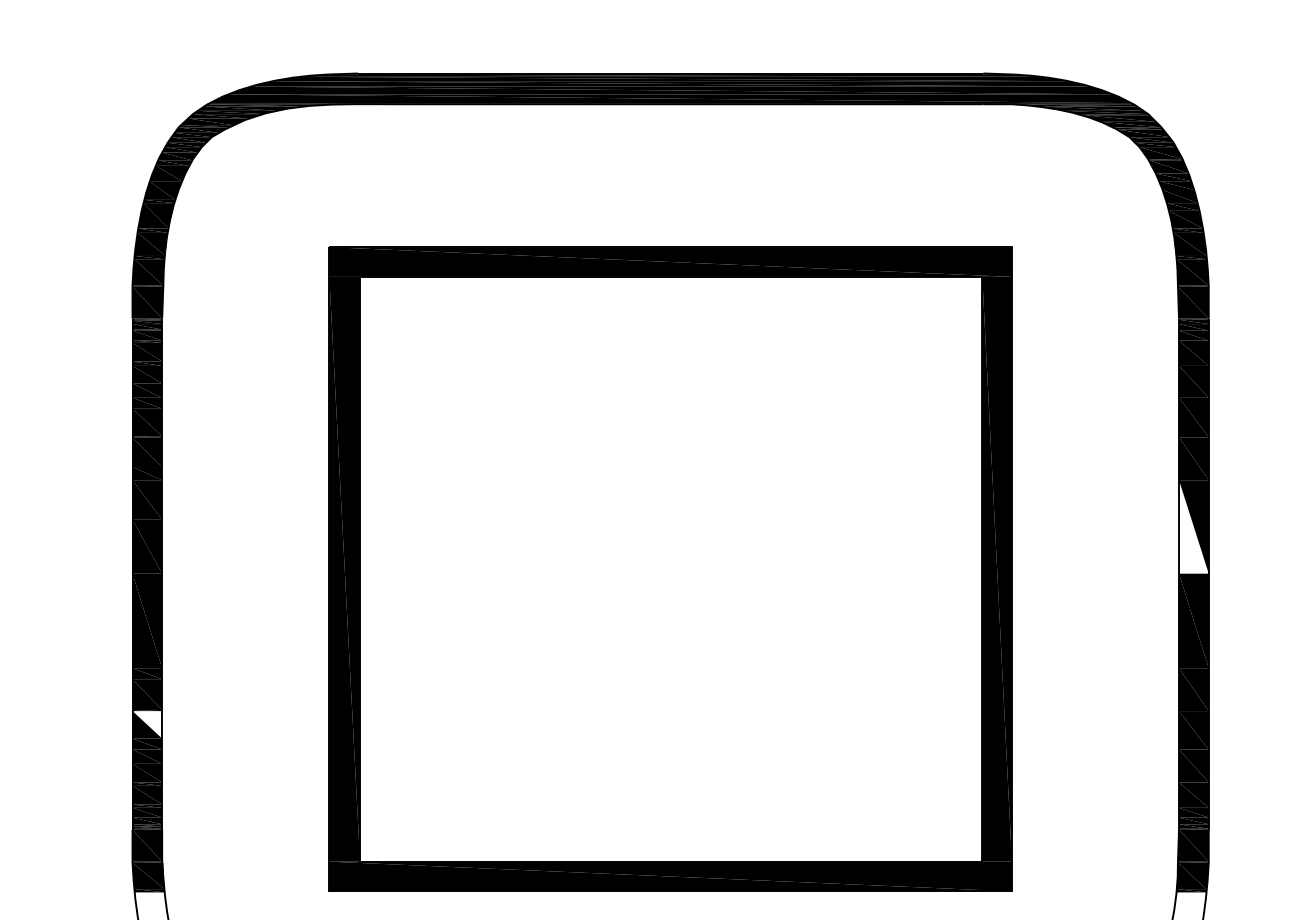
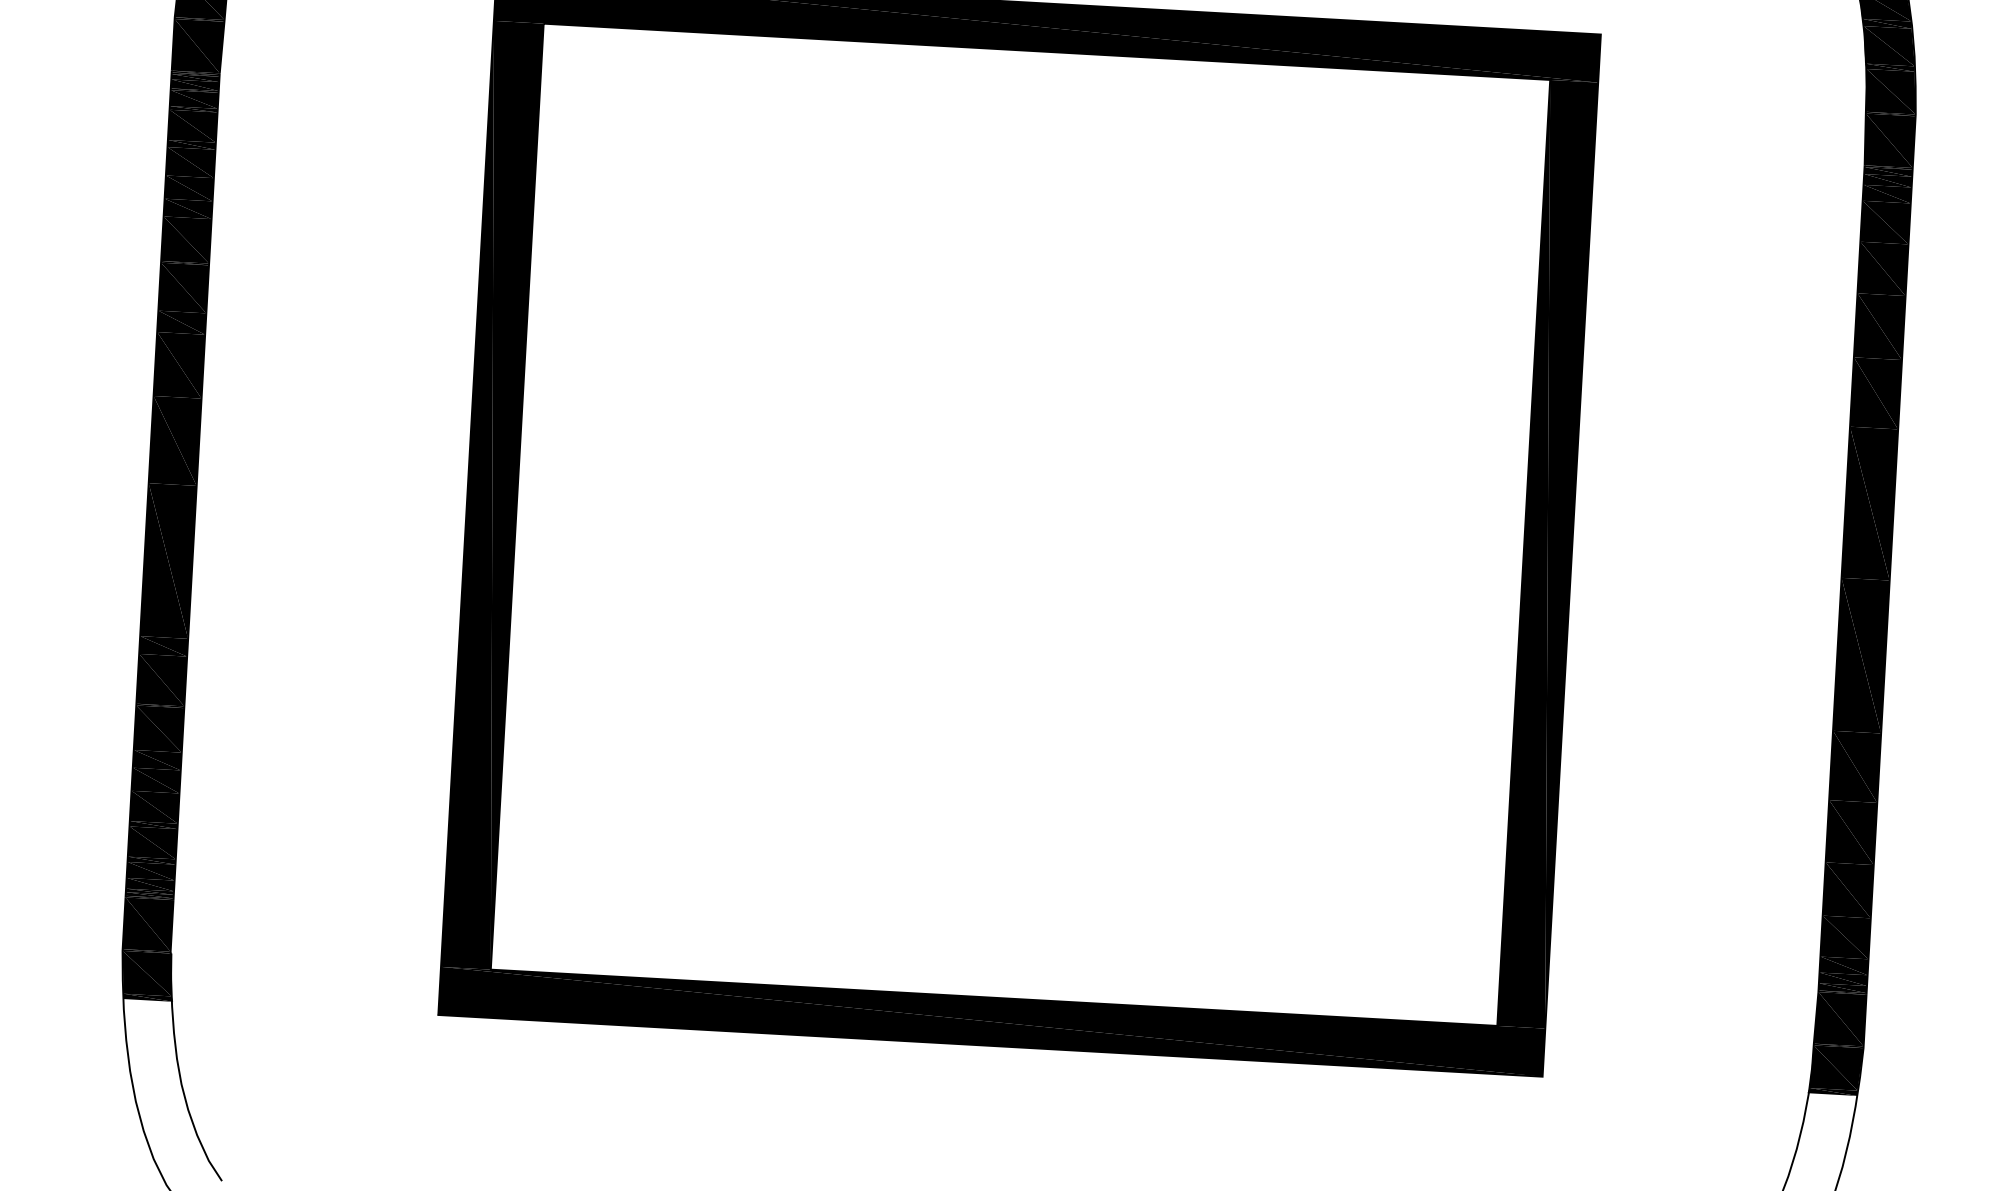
fill: (1193, 526) -> (1869, 502), added
fill: (147, 724) -> (159, 728), added

